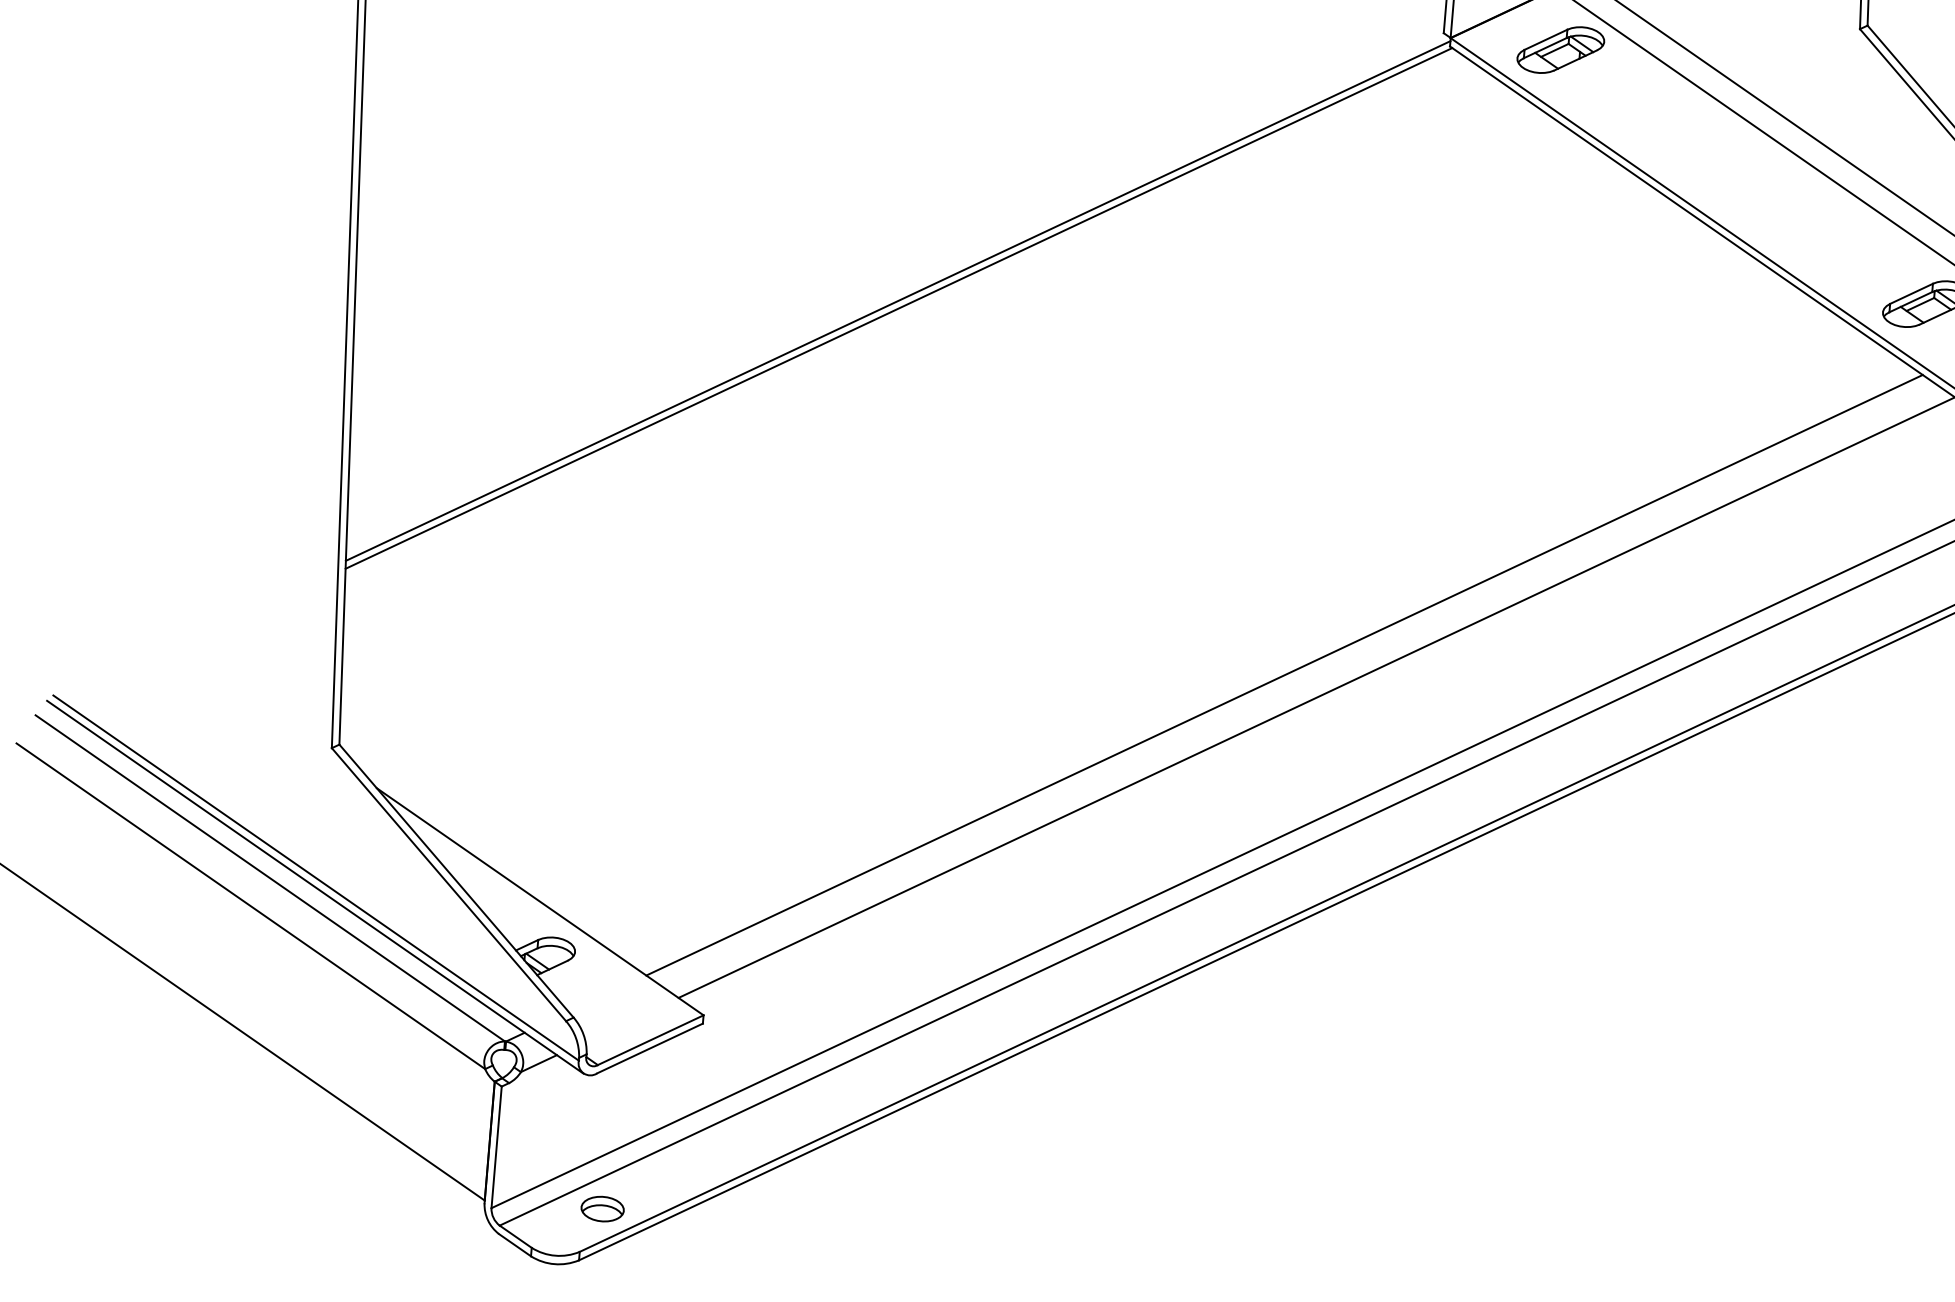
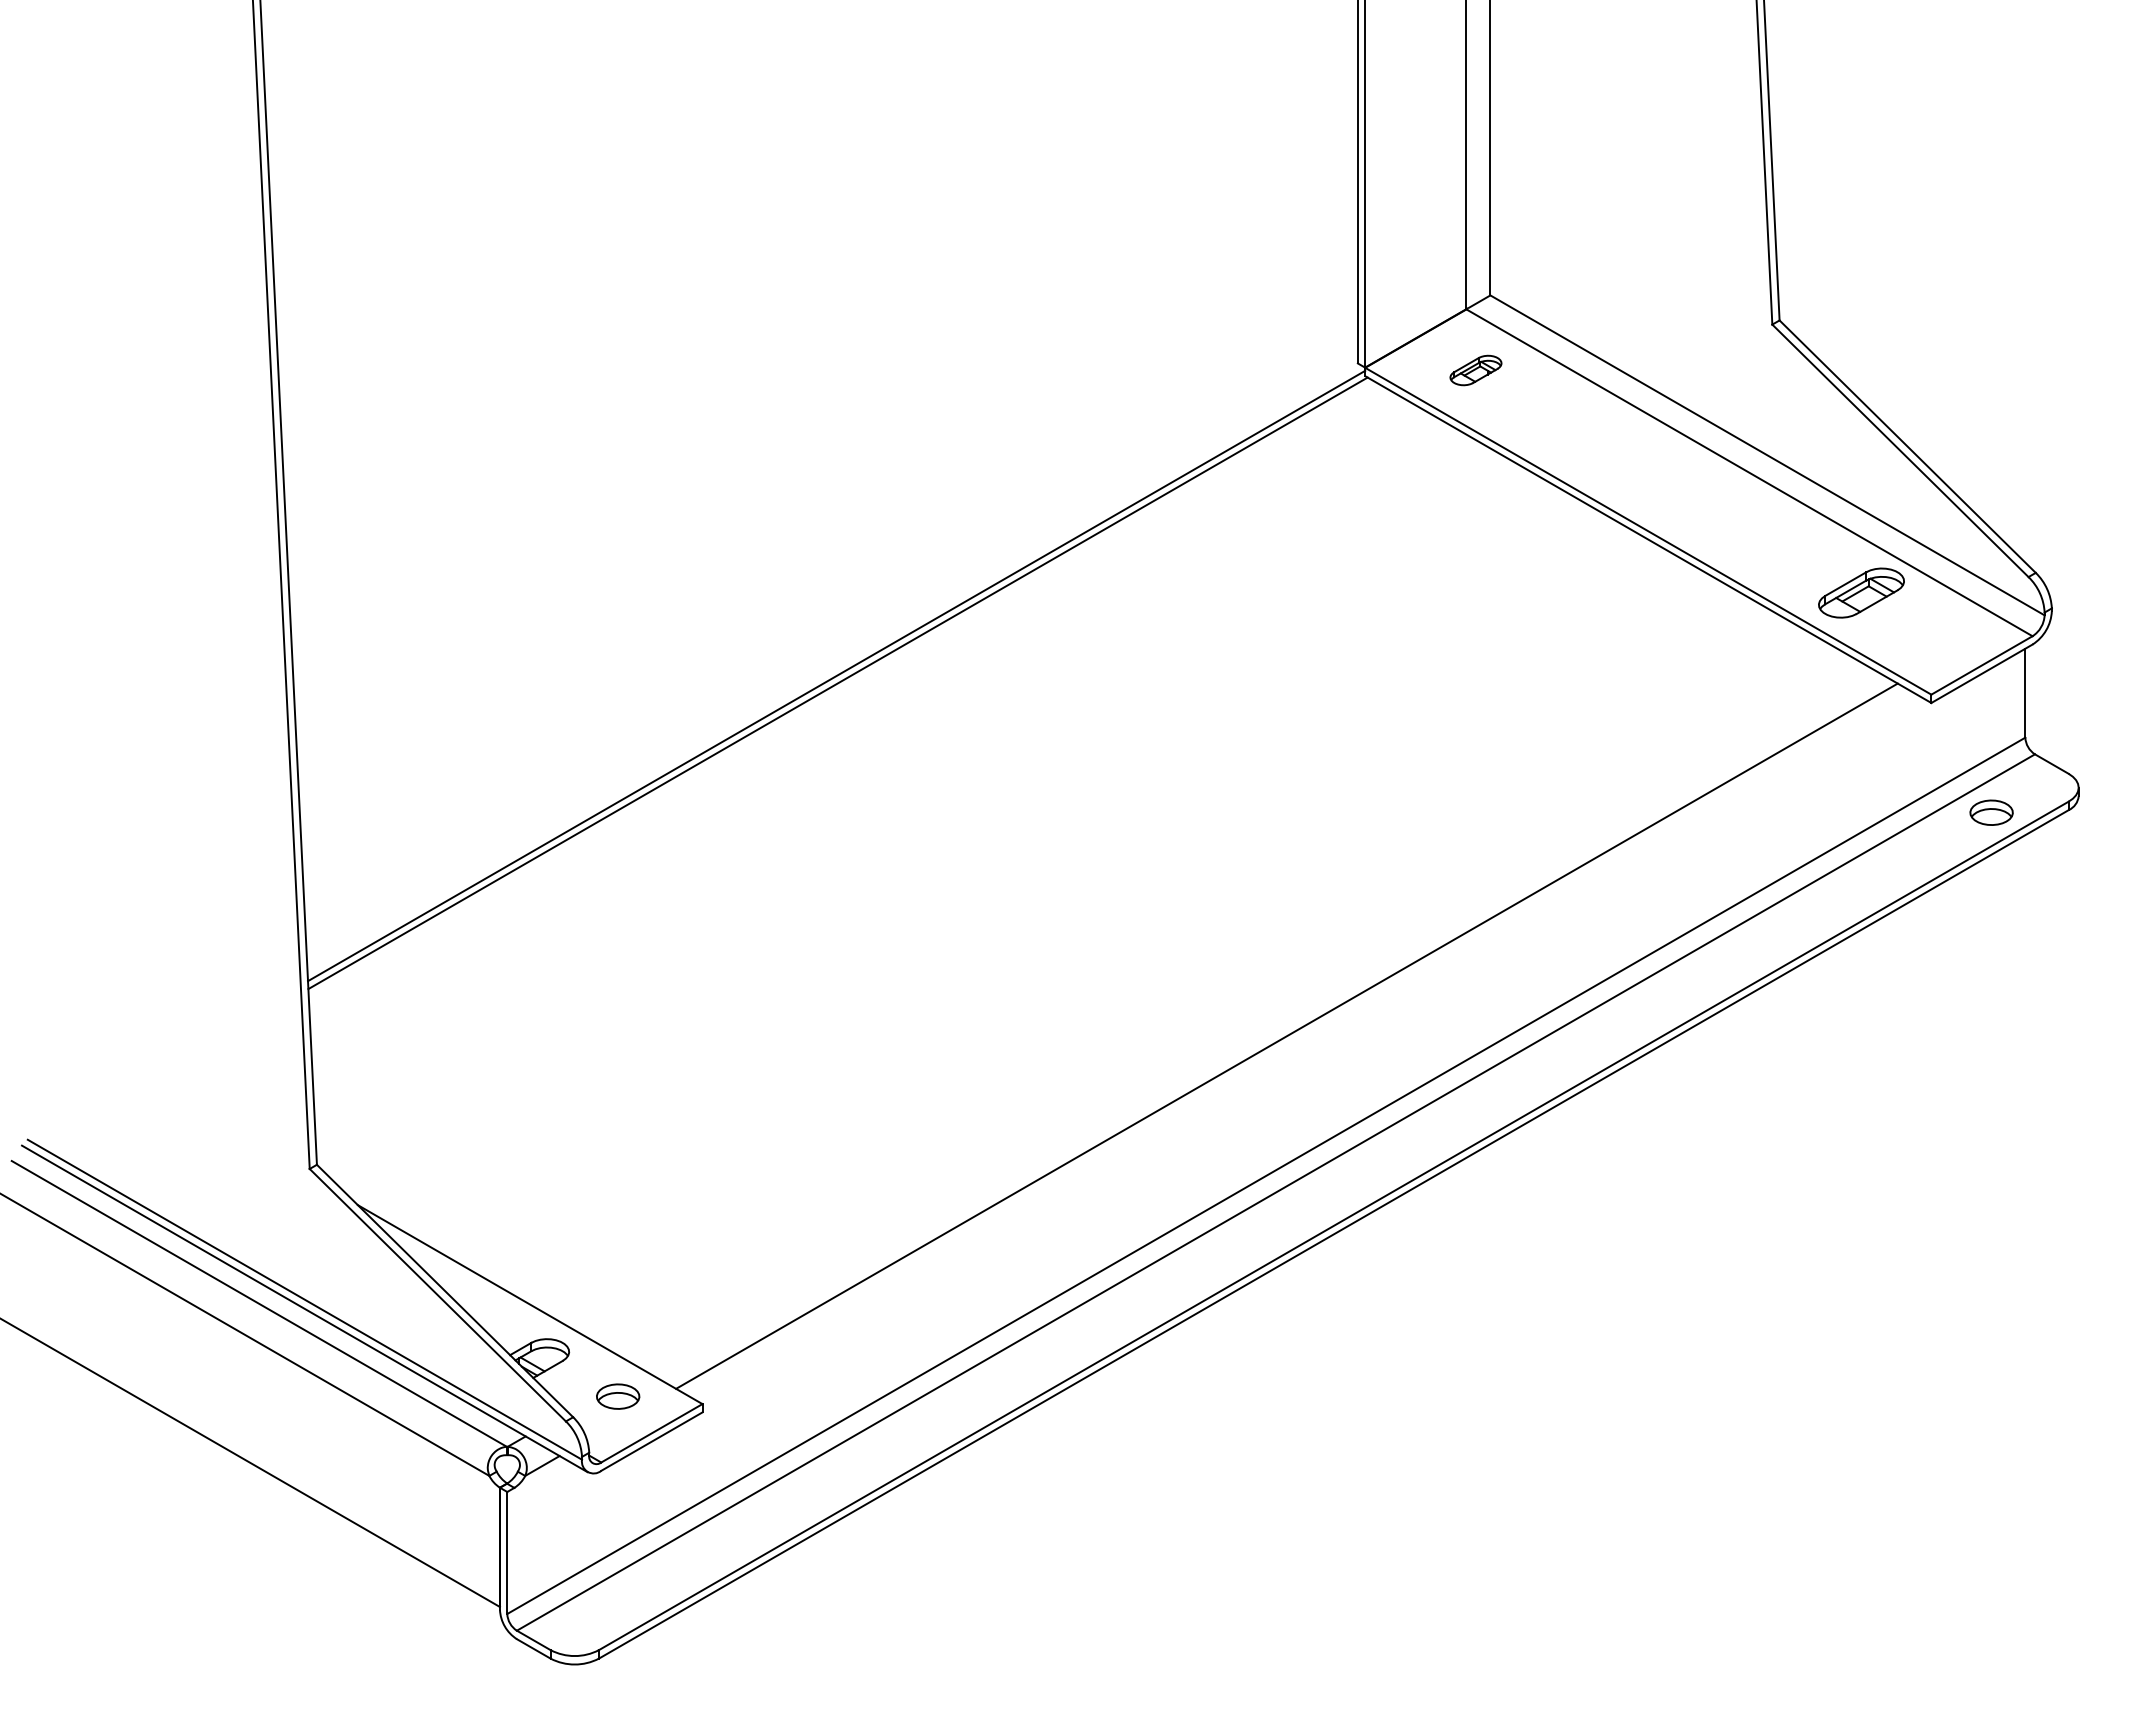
part: (1560, 50) -> (1475, 370), size x0.6
line: (1284, 675) -> (1252, 1016), removed
part: (603, 1209) -> (618, 1396), moved

